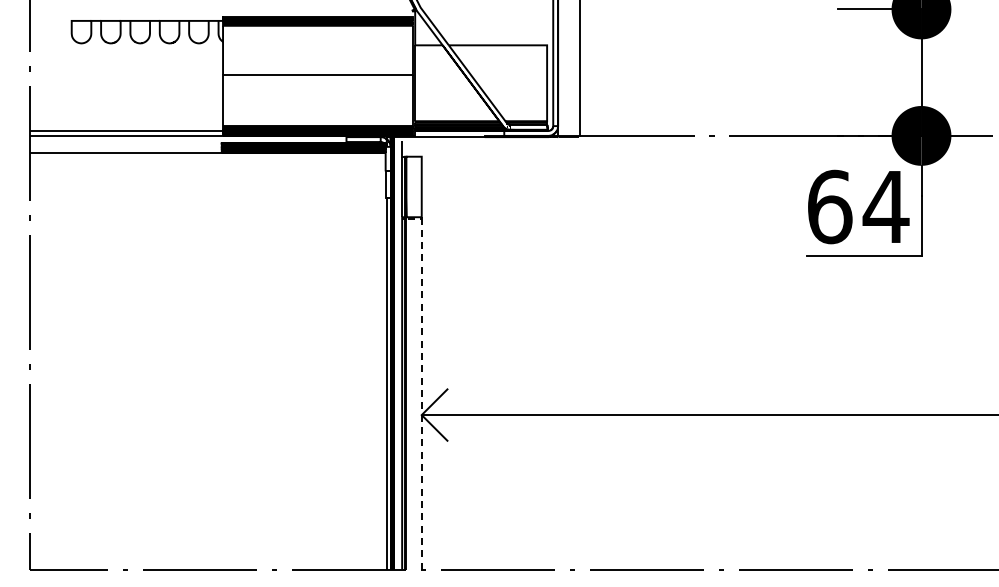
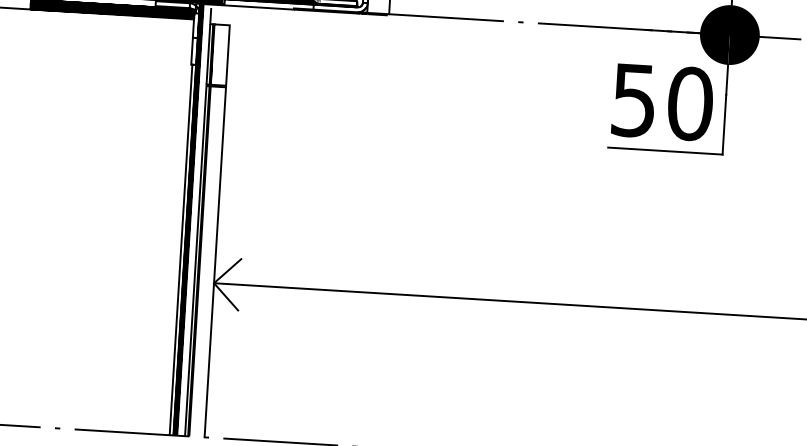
text: (858, 206) -> (662, 101), 64 -> 50
line: (421, 384) -> (215, 252), dashed -> solid

